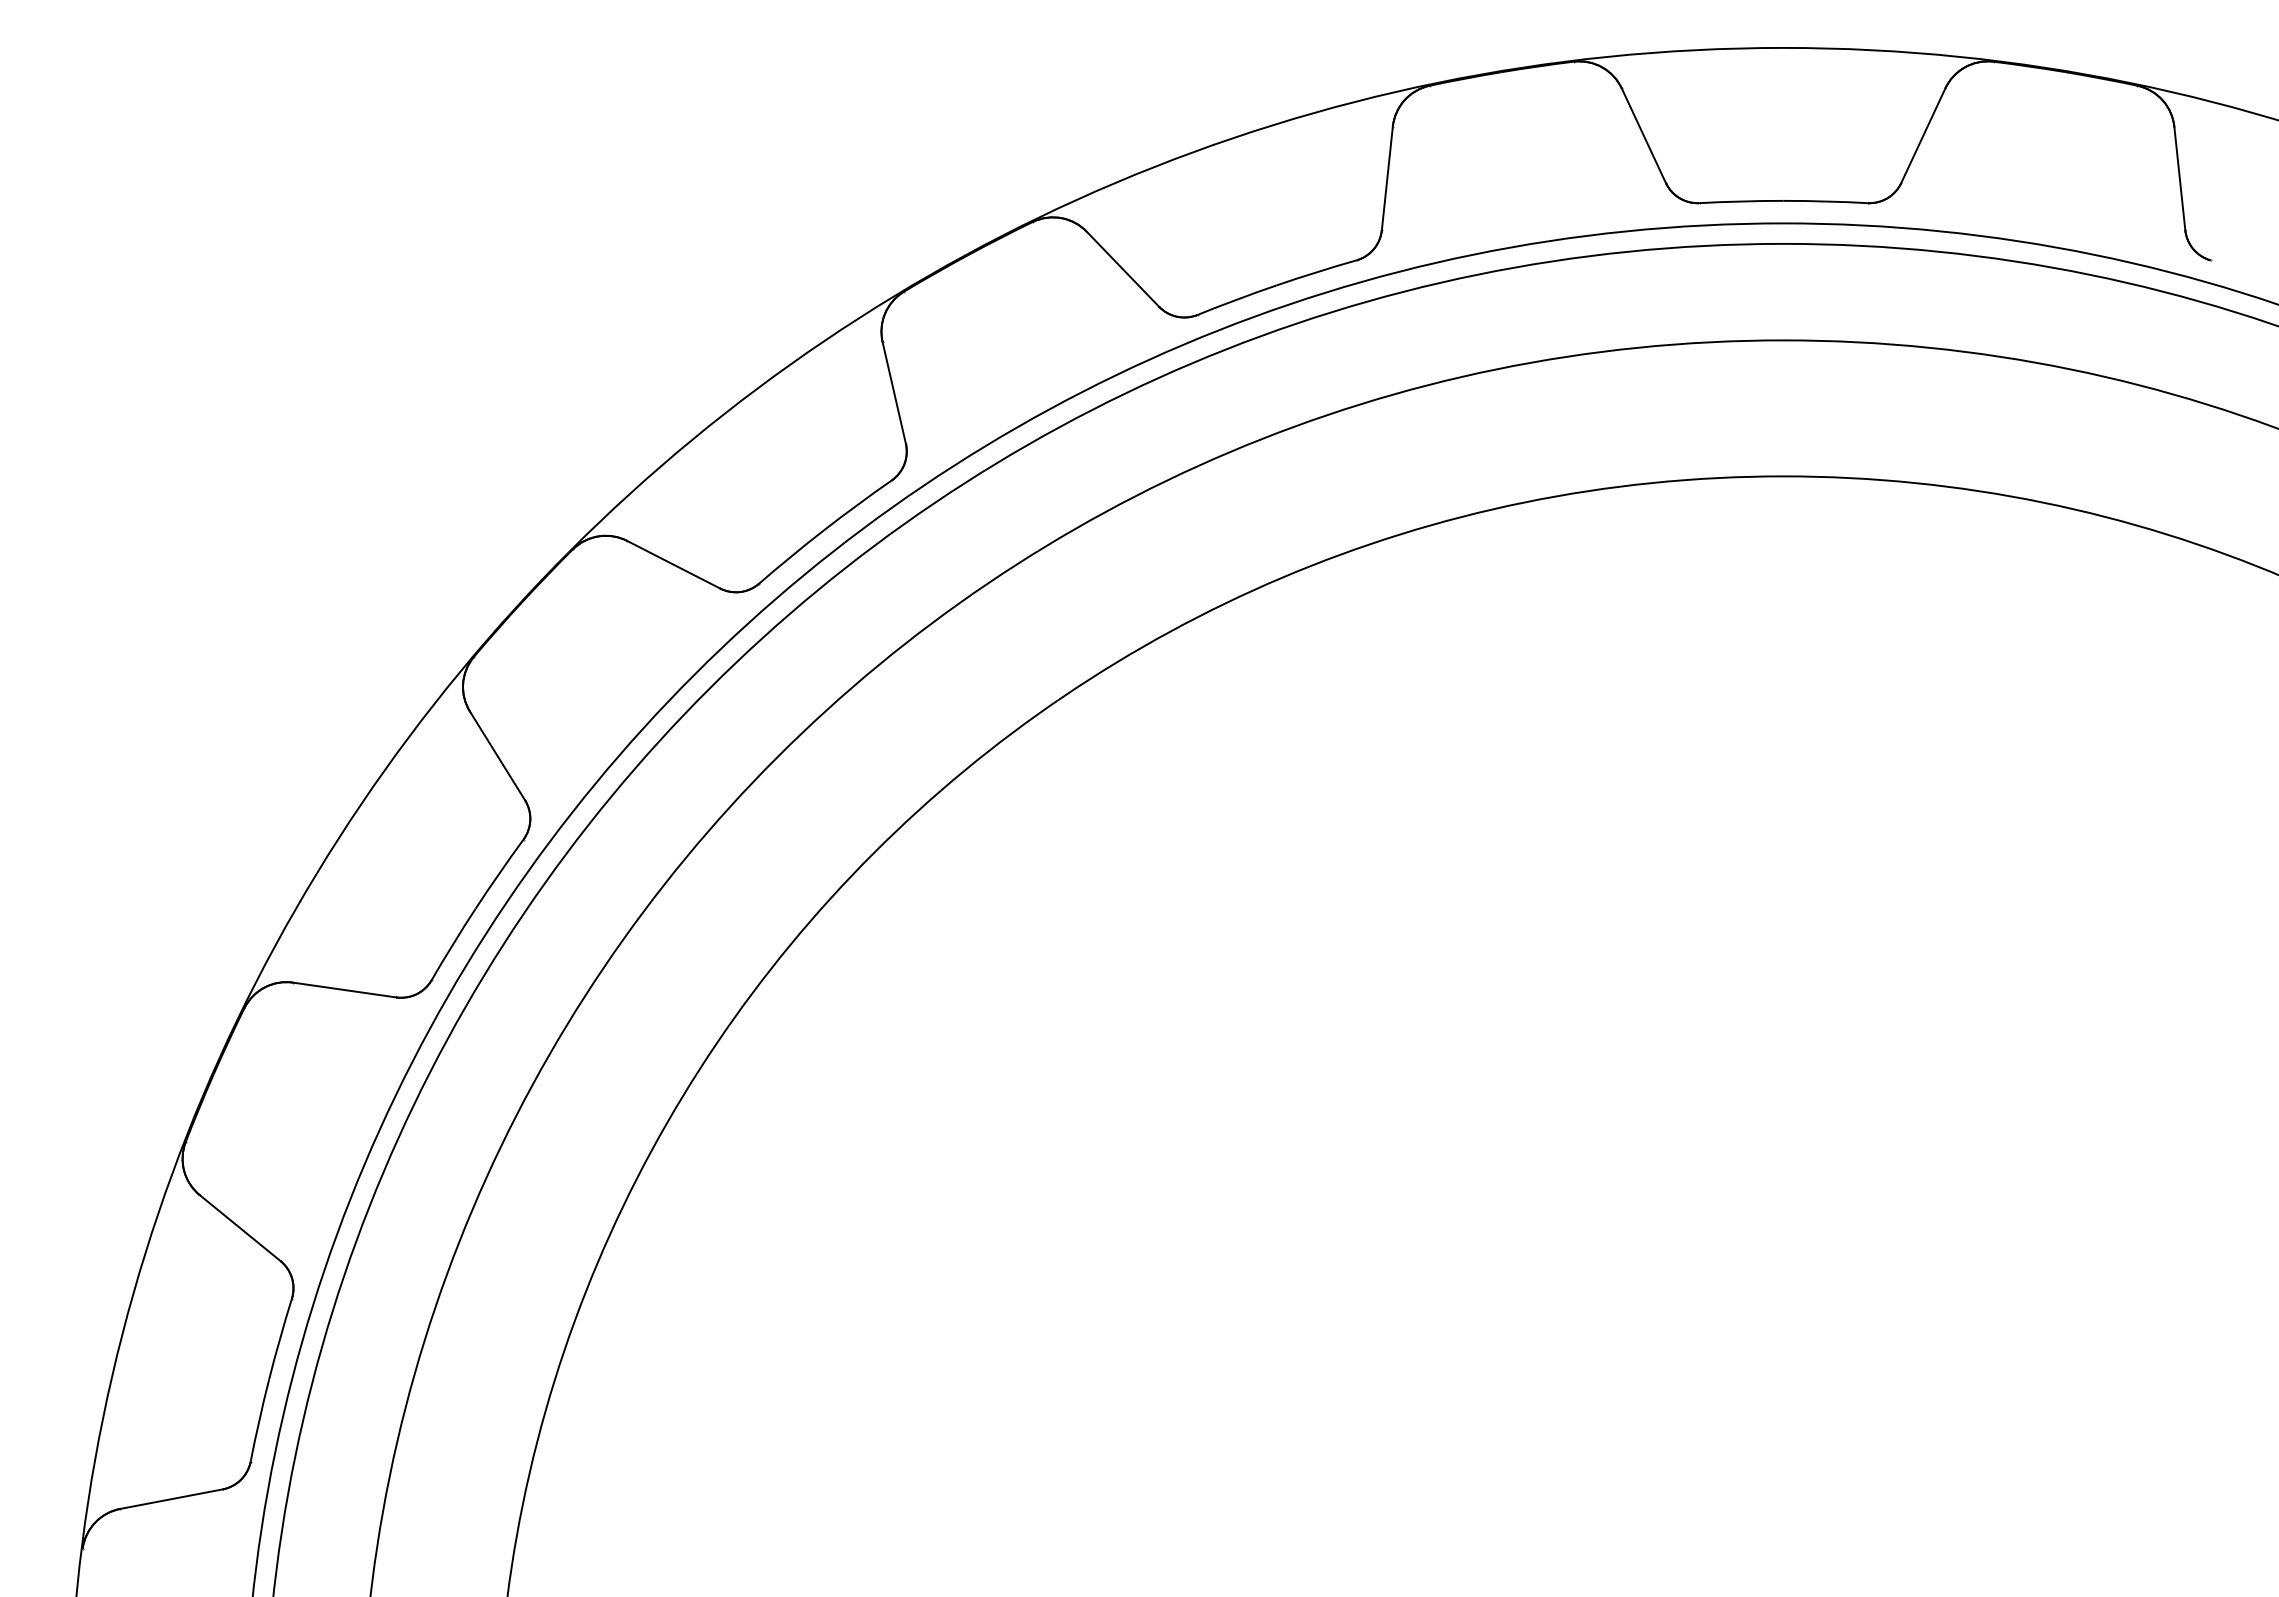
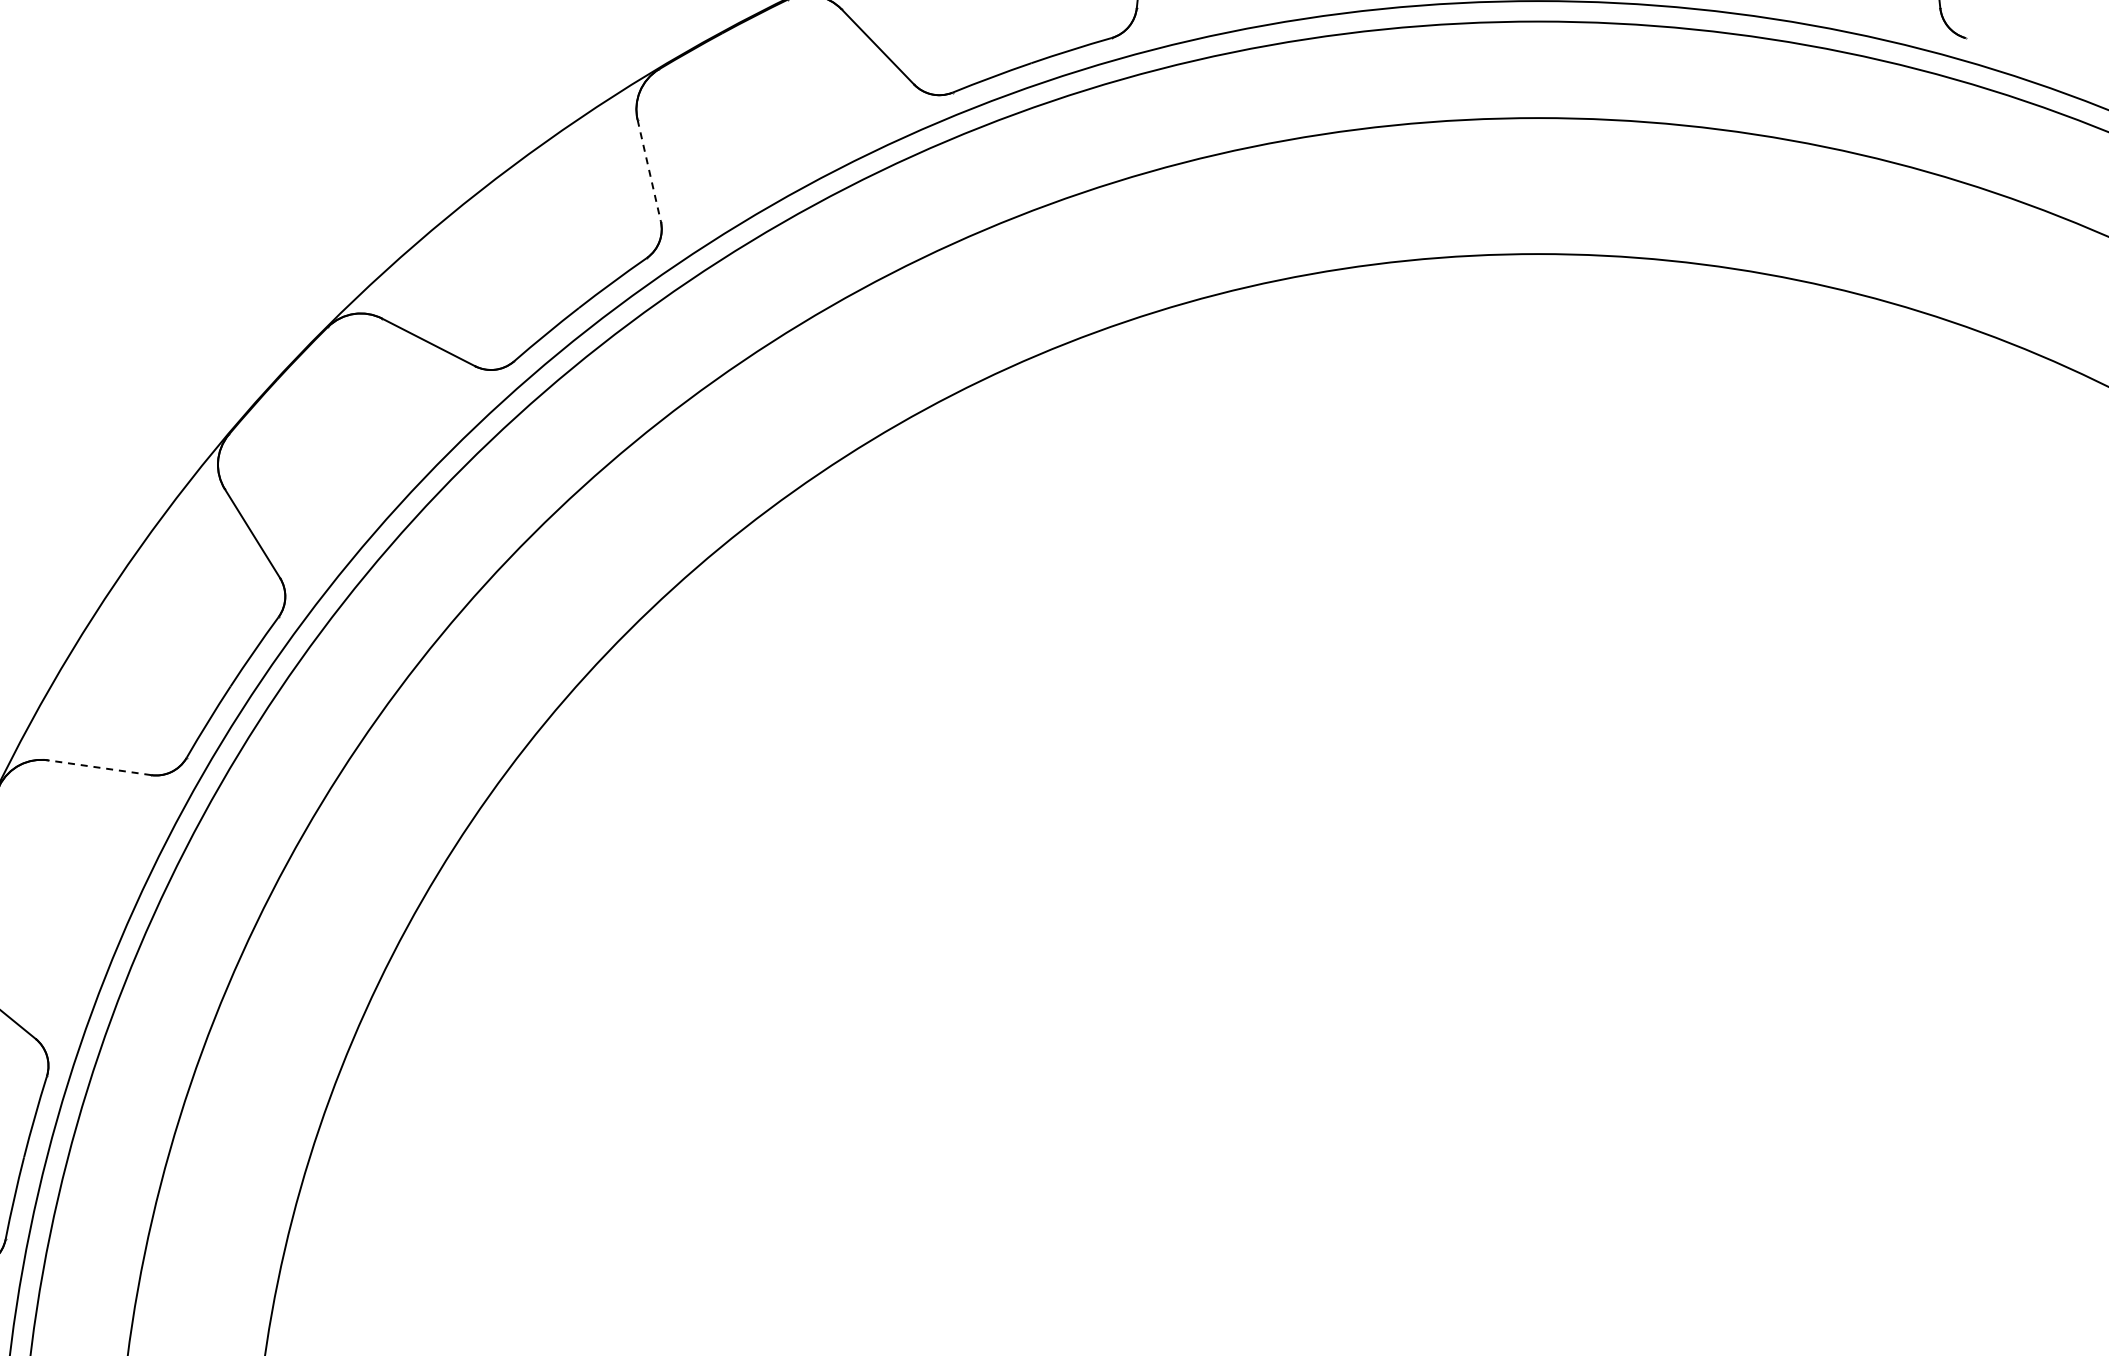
line: (894, 393) -> (649, 171), solid -> dashed
line: (344, 989) -> (99, 767), solid -> dashed

